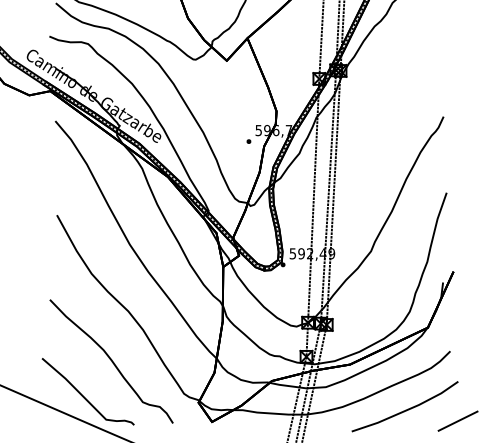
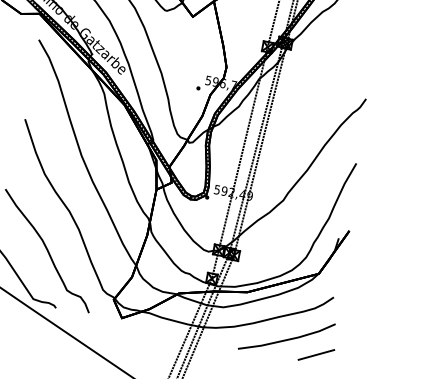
line: (457, 420) -> (316, 354), moved

